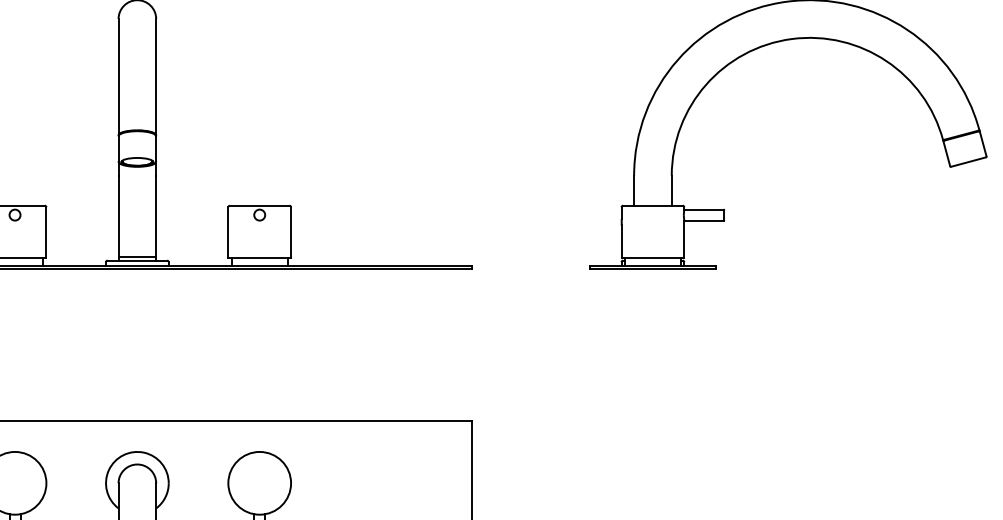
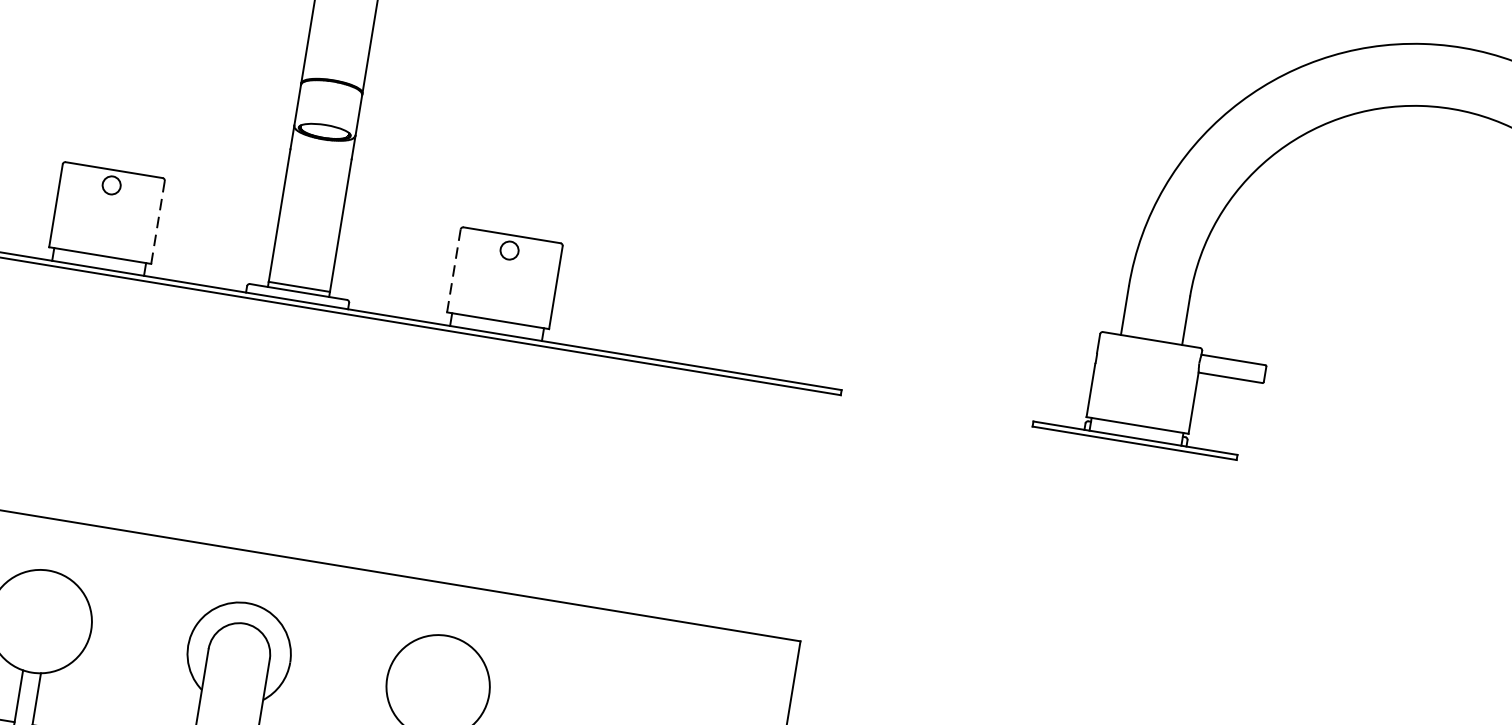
line: (46, 233) -> (157, 223), solid -> dashed
line: (228, 233) -> (453, 272), solid -> dashed

